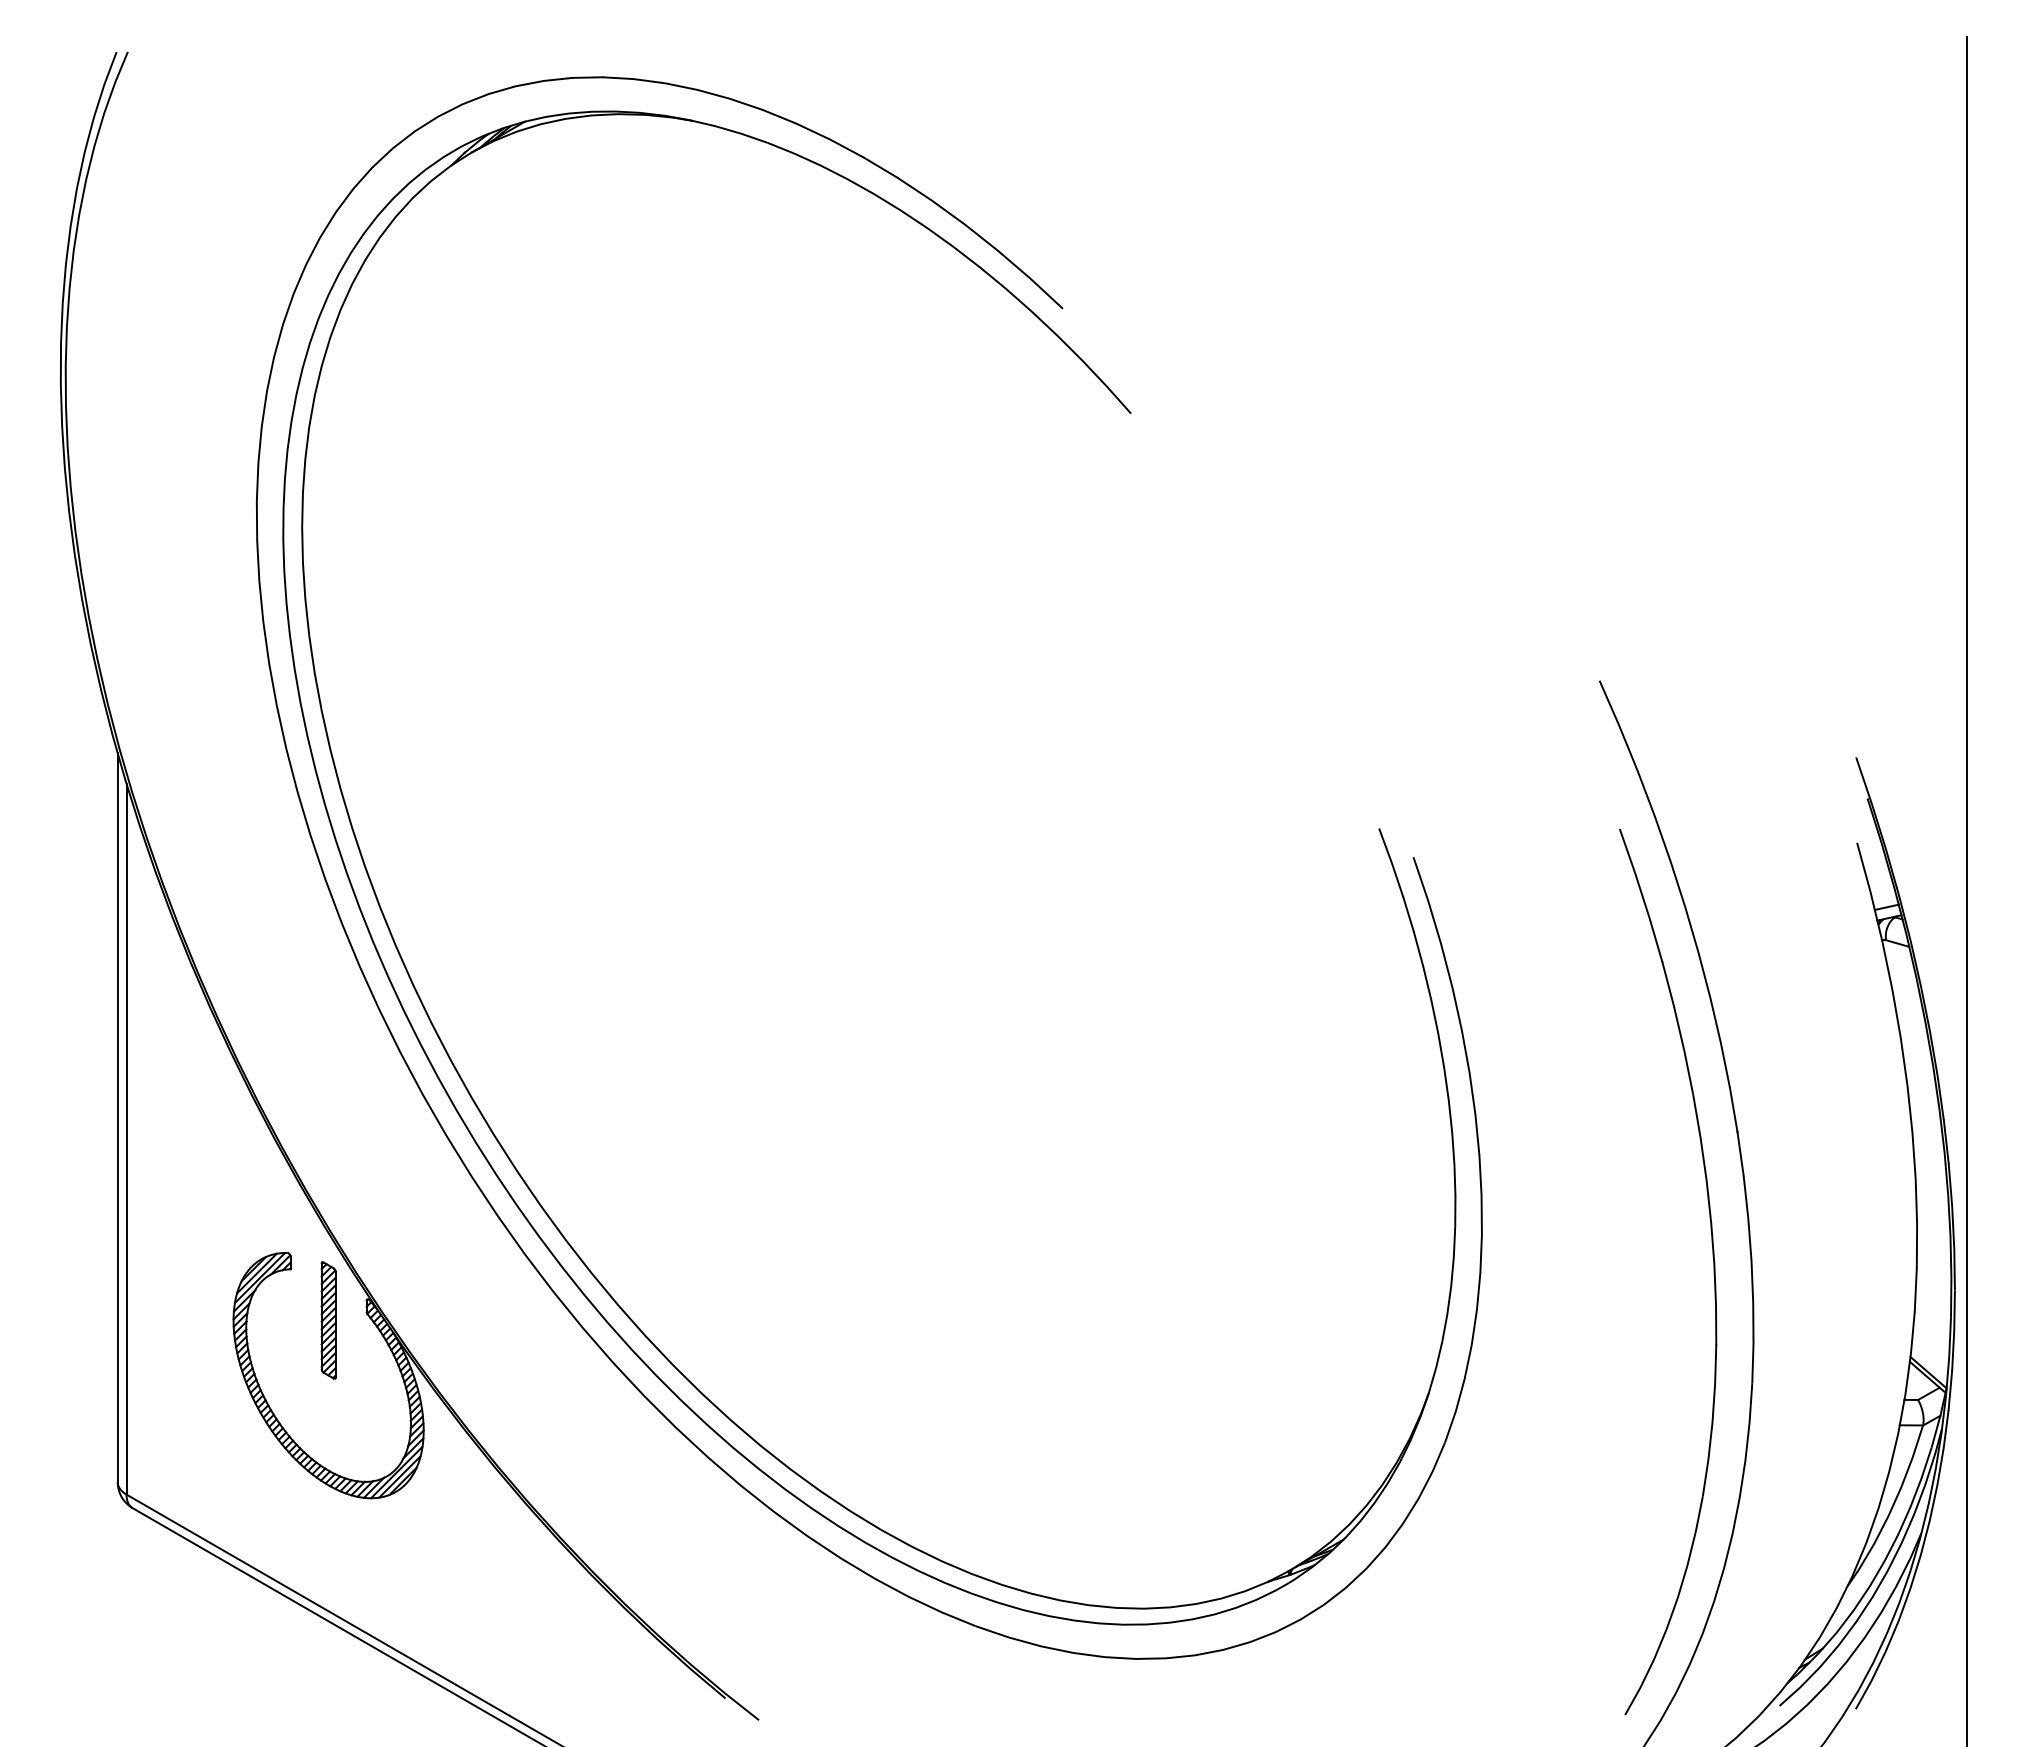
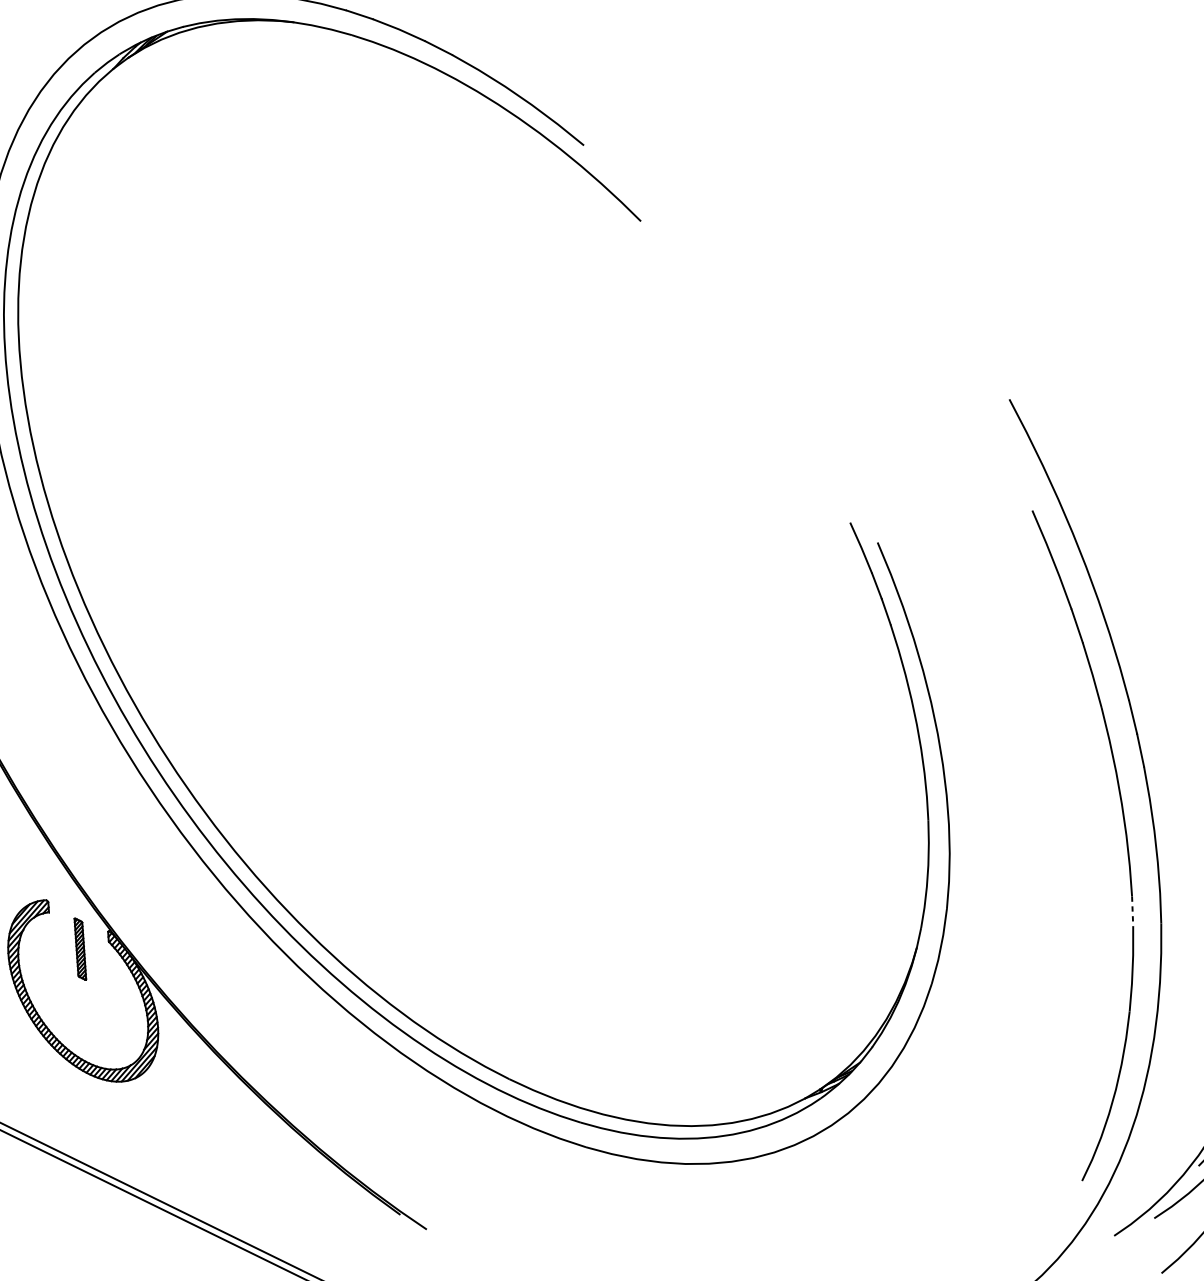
part: (328, 1320) -> (80, 949), size x0.7
line: (1715, 1365) -> (1132, 911), solid -> dashed

